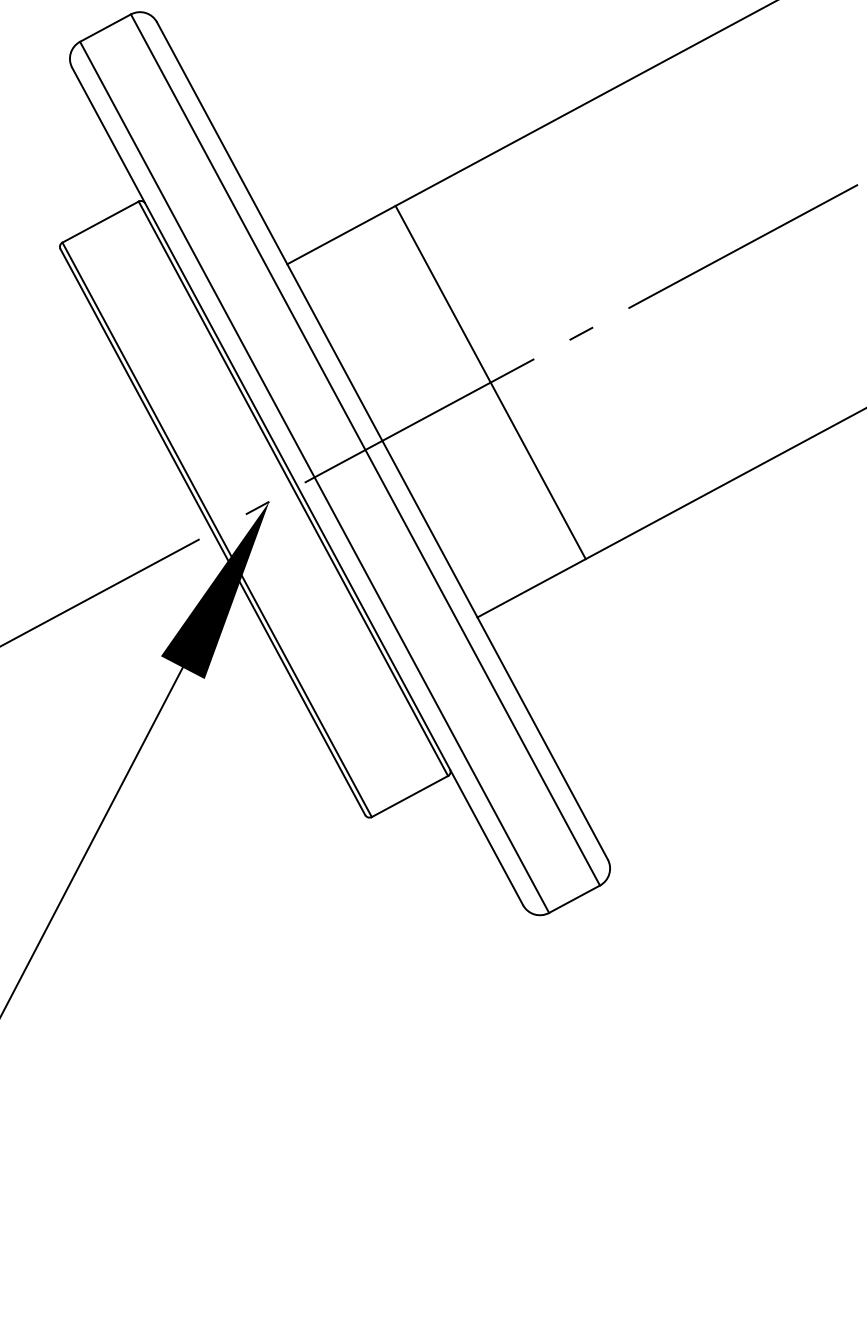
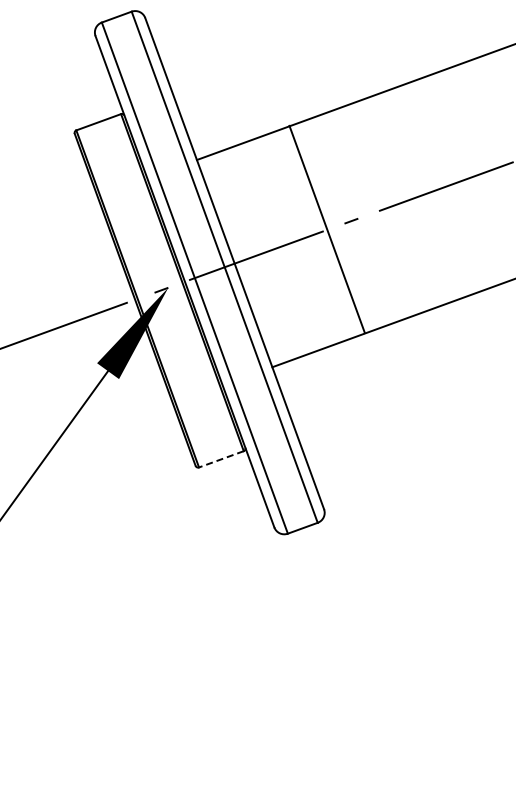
line: (489, 382) -> (326, 229), moved
line: (410, 796) -> (221, 459), solid -> dashed

